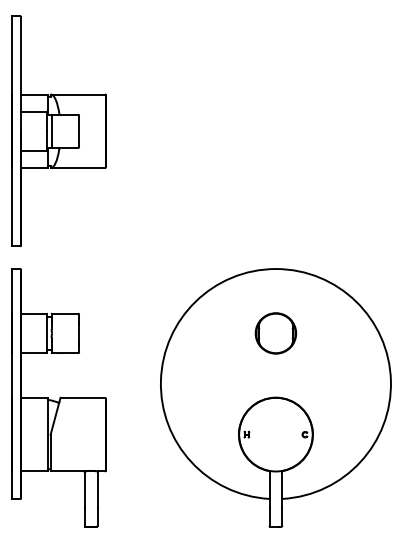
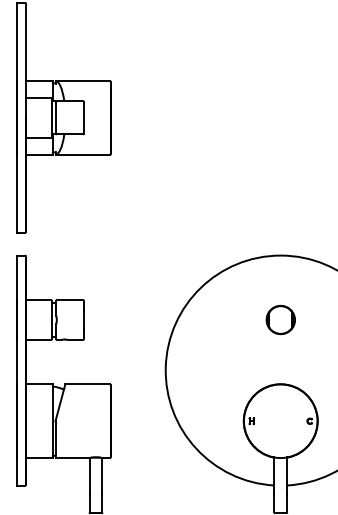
part: (275, 333) -> (280, 320), size x0.7

